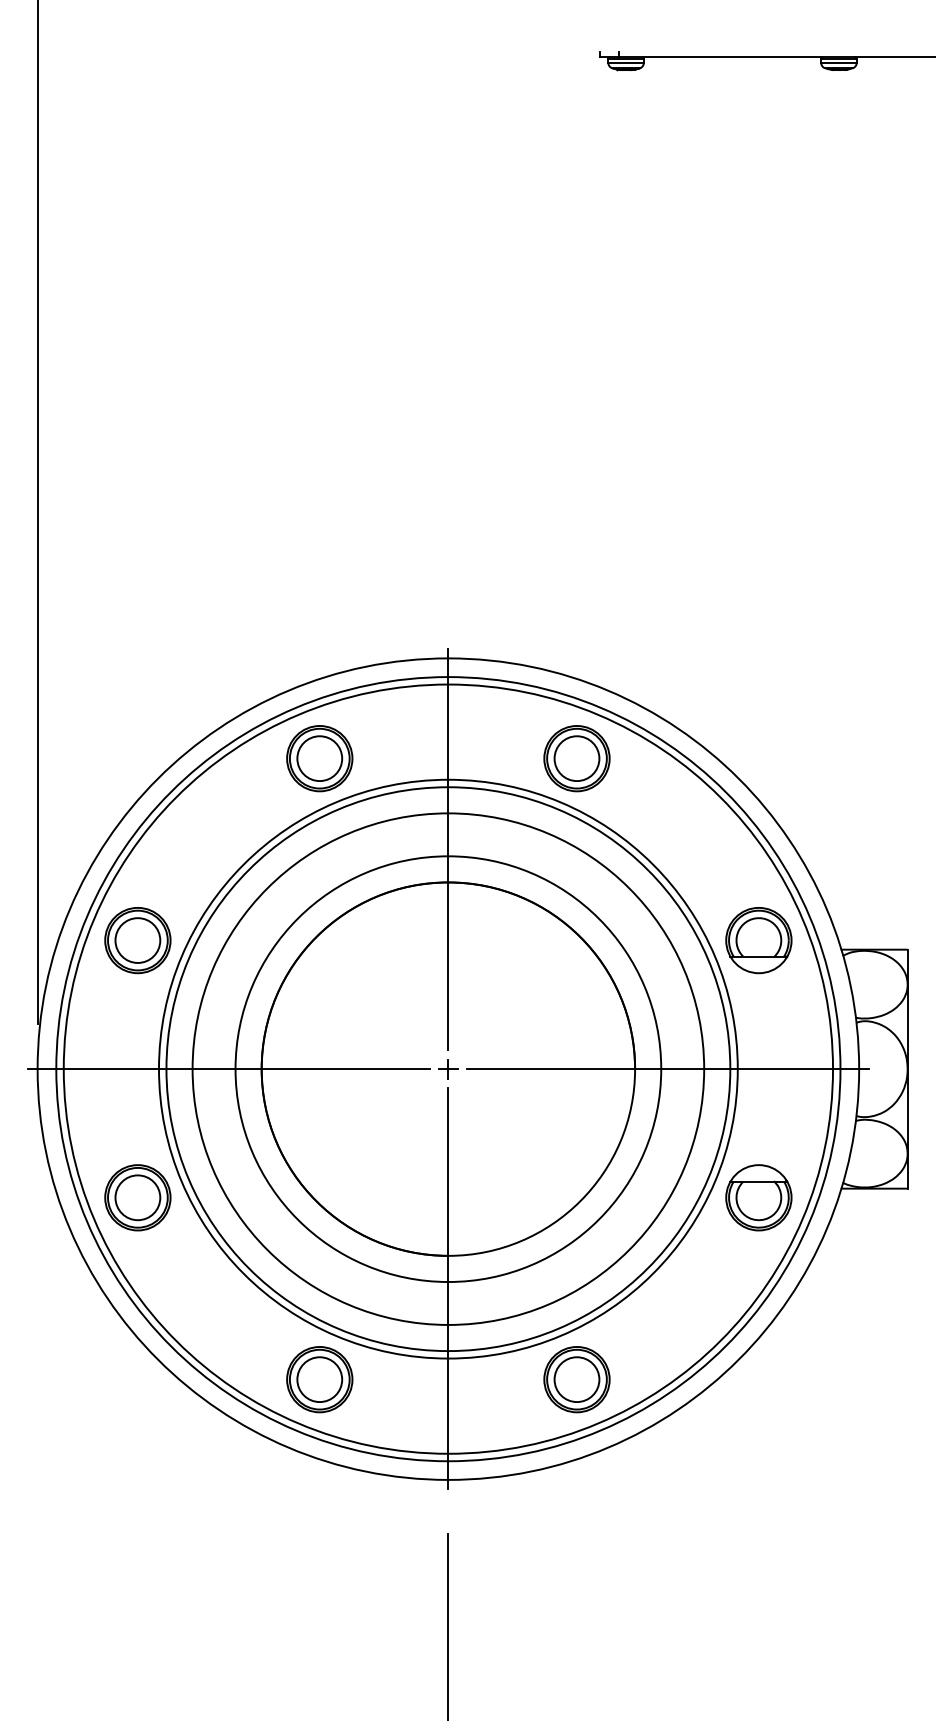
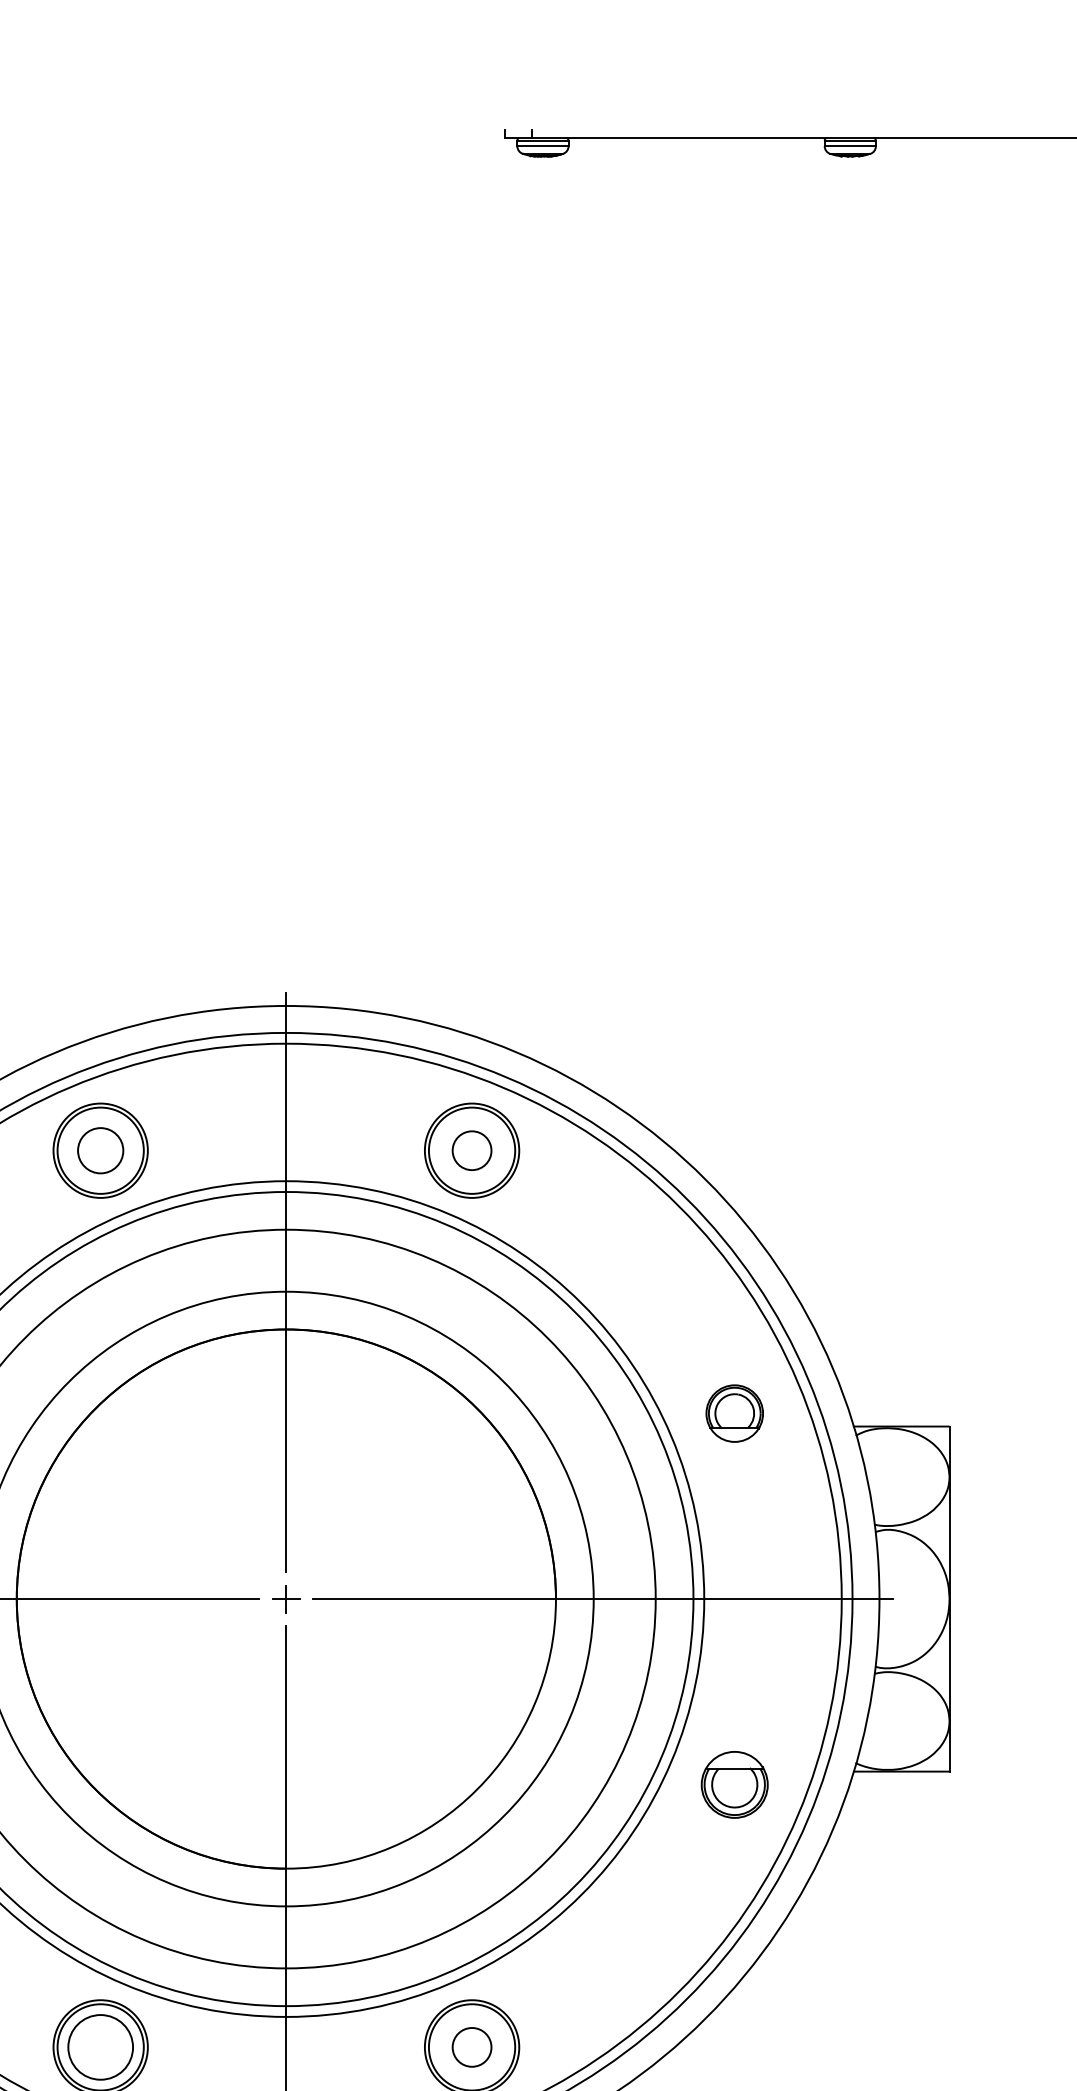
circle: (319, 758) -> (100, 1150), size x0.7
circle: (576, 758) -> (471, 1150), size x0.6
part: (758, 940) -> (734, 1413), size x0.6
part: (758, 1197) -> (734, 1784), size x0.7
circle: (576, 1379) -> (471, 2047), size x0.6

